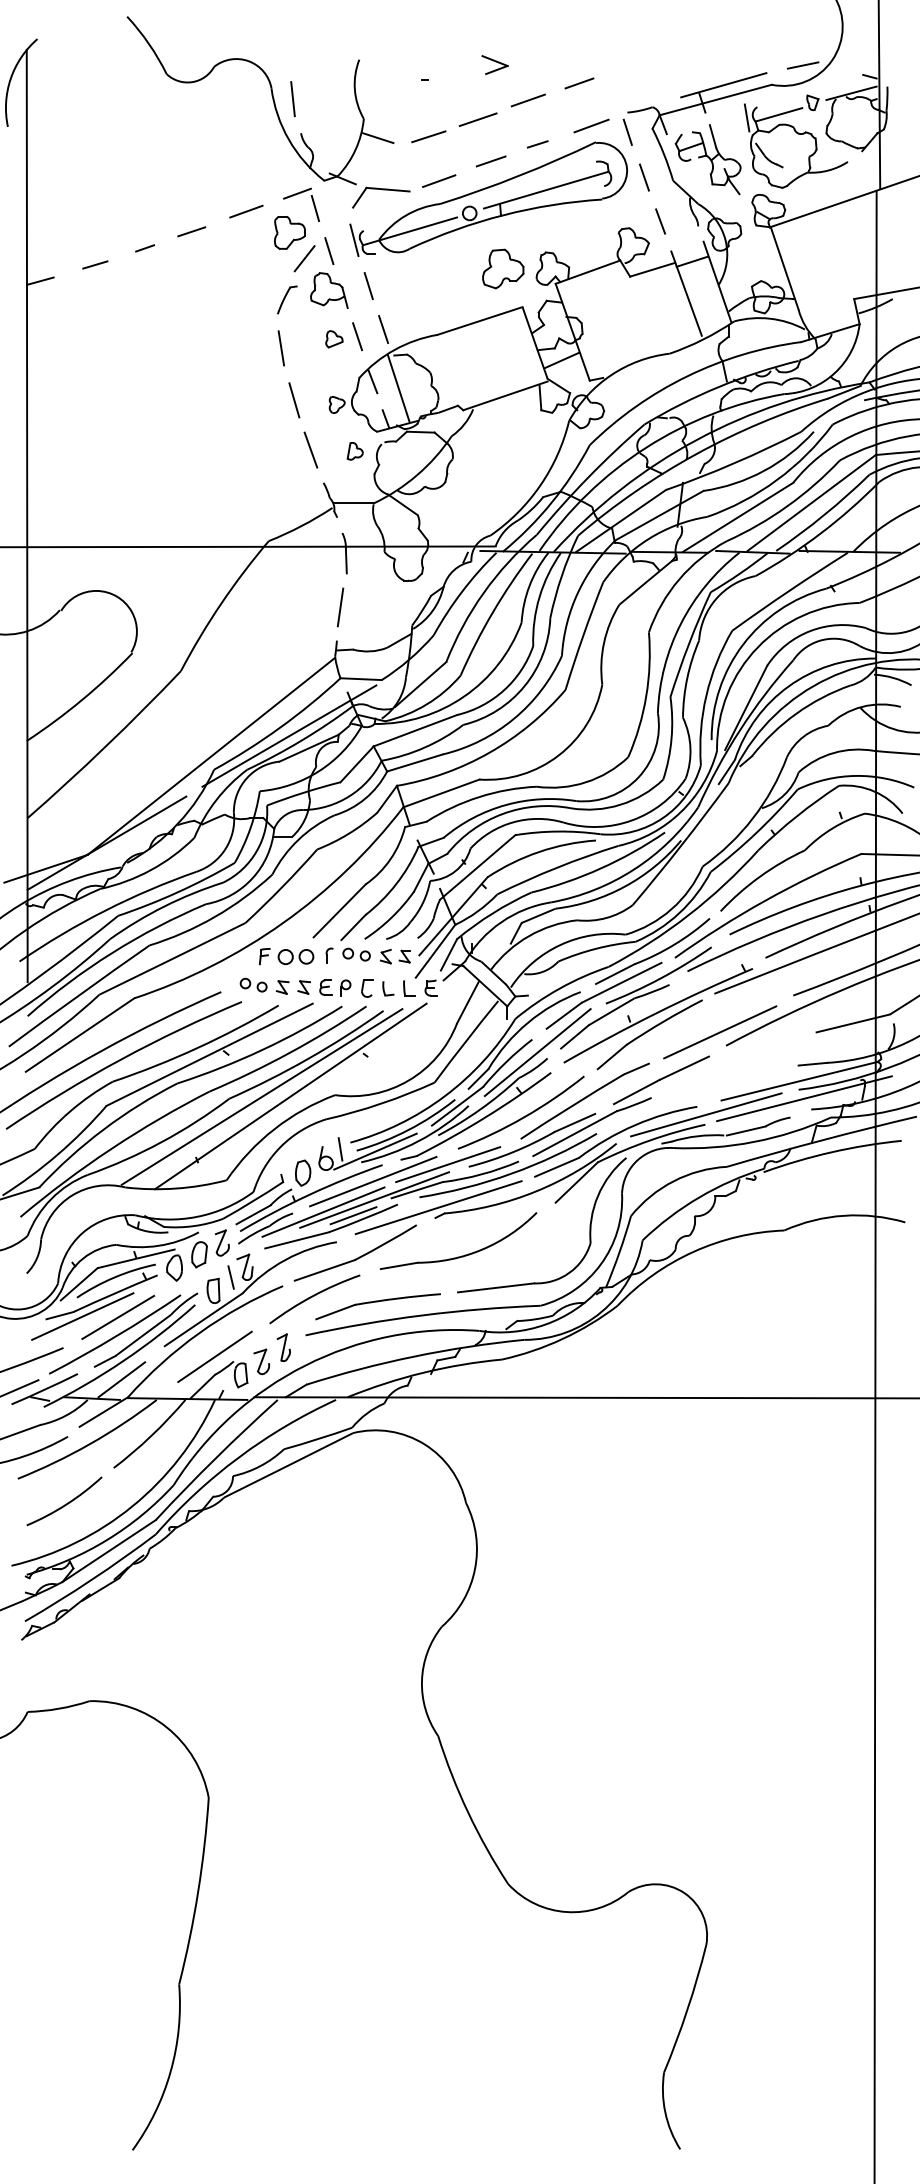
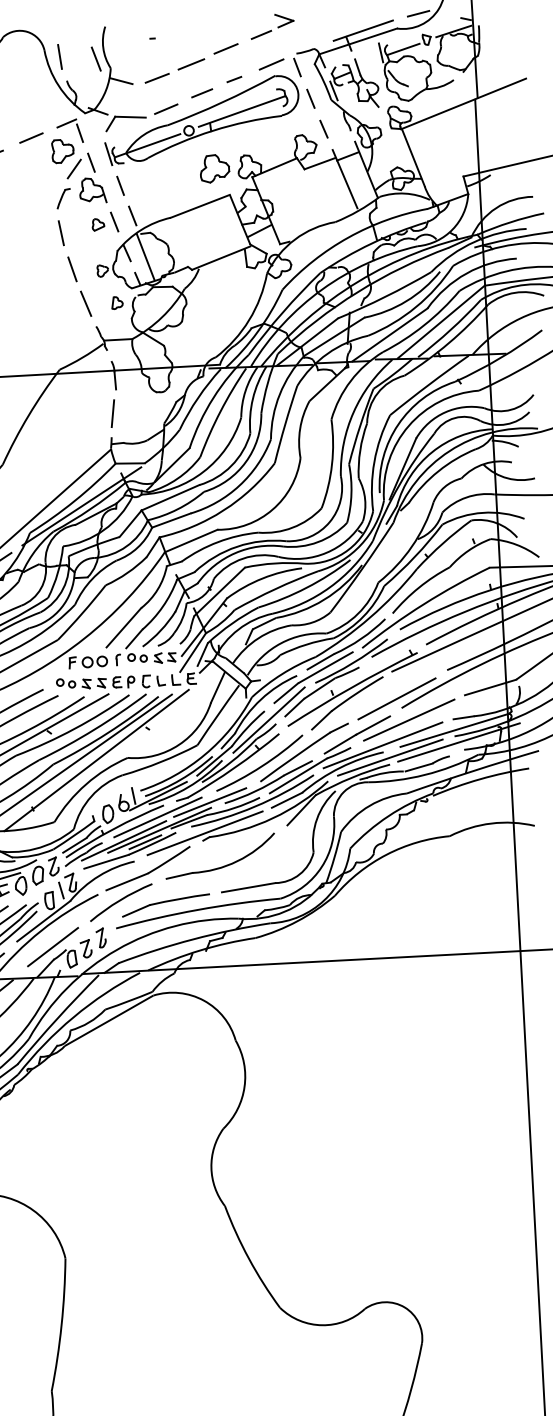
part: (494, 64) -> (284, 20), moved
line: (343, 104) -> (95, 58), added
line: (677, 167) -> (333, 90), added
line: (735, 1062) -> (408, 719), added
line: (696, 1096) -> (382, 745), added

